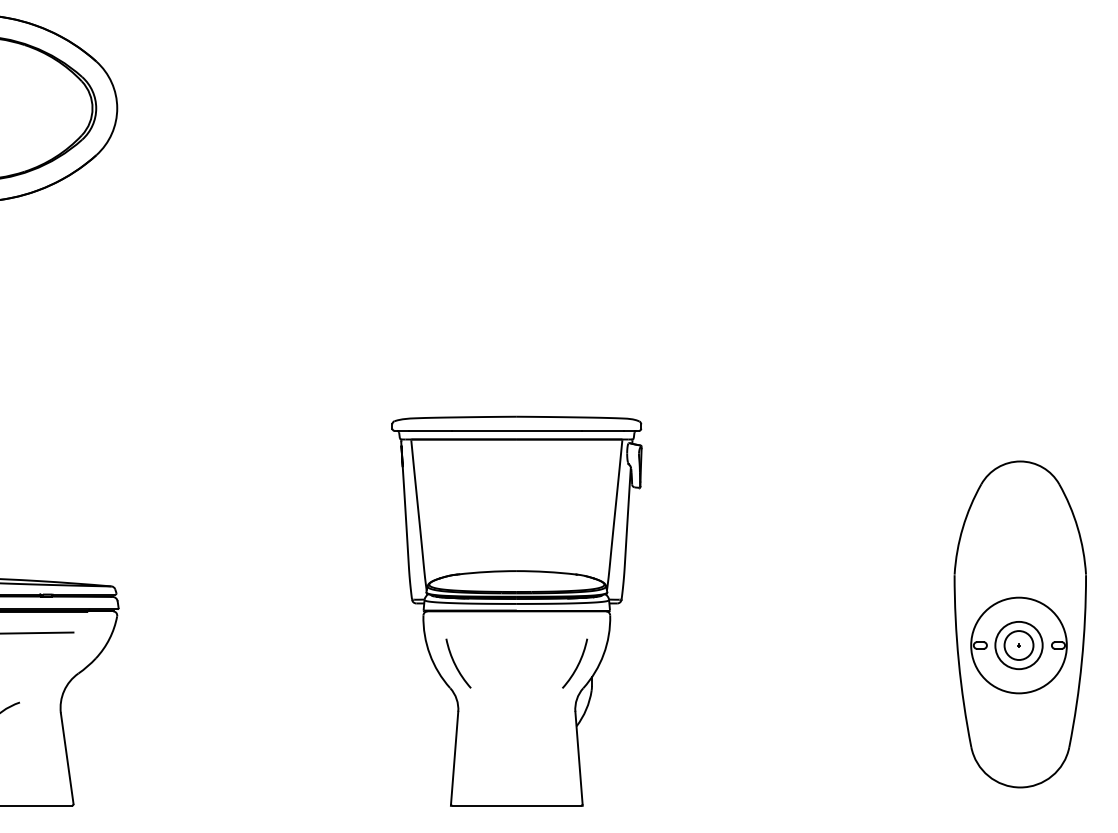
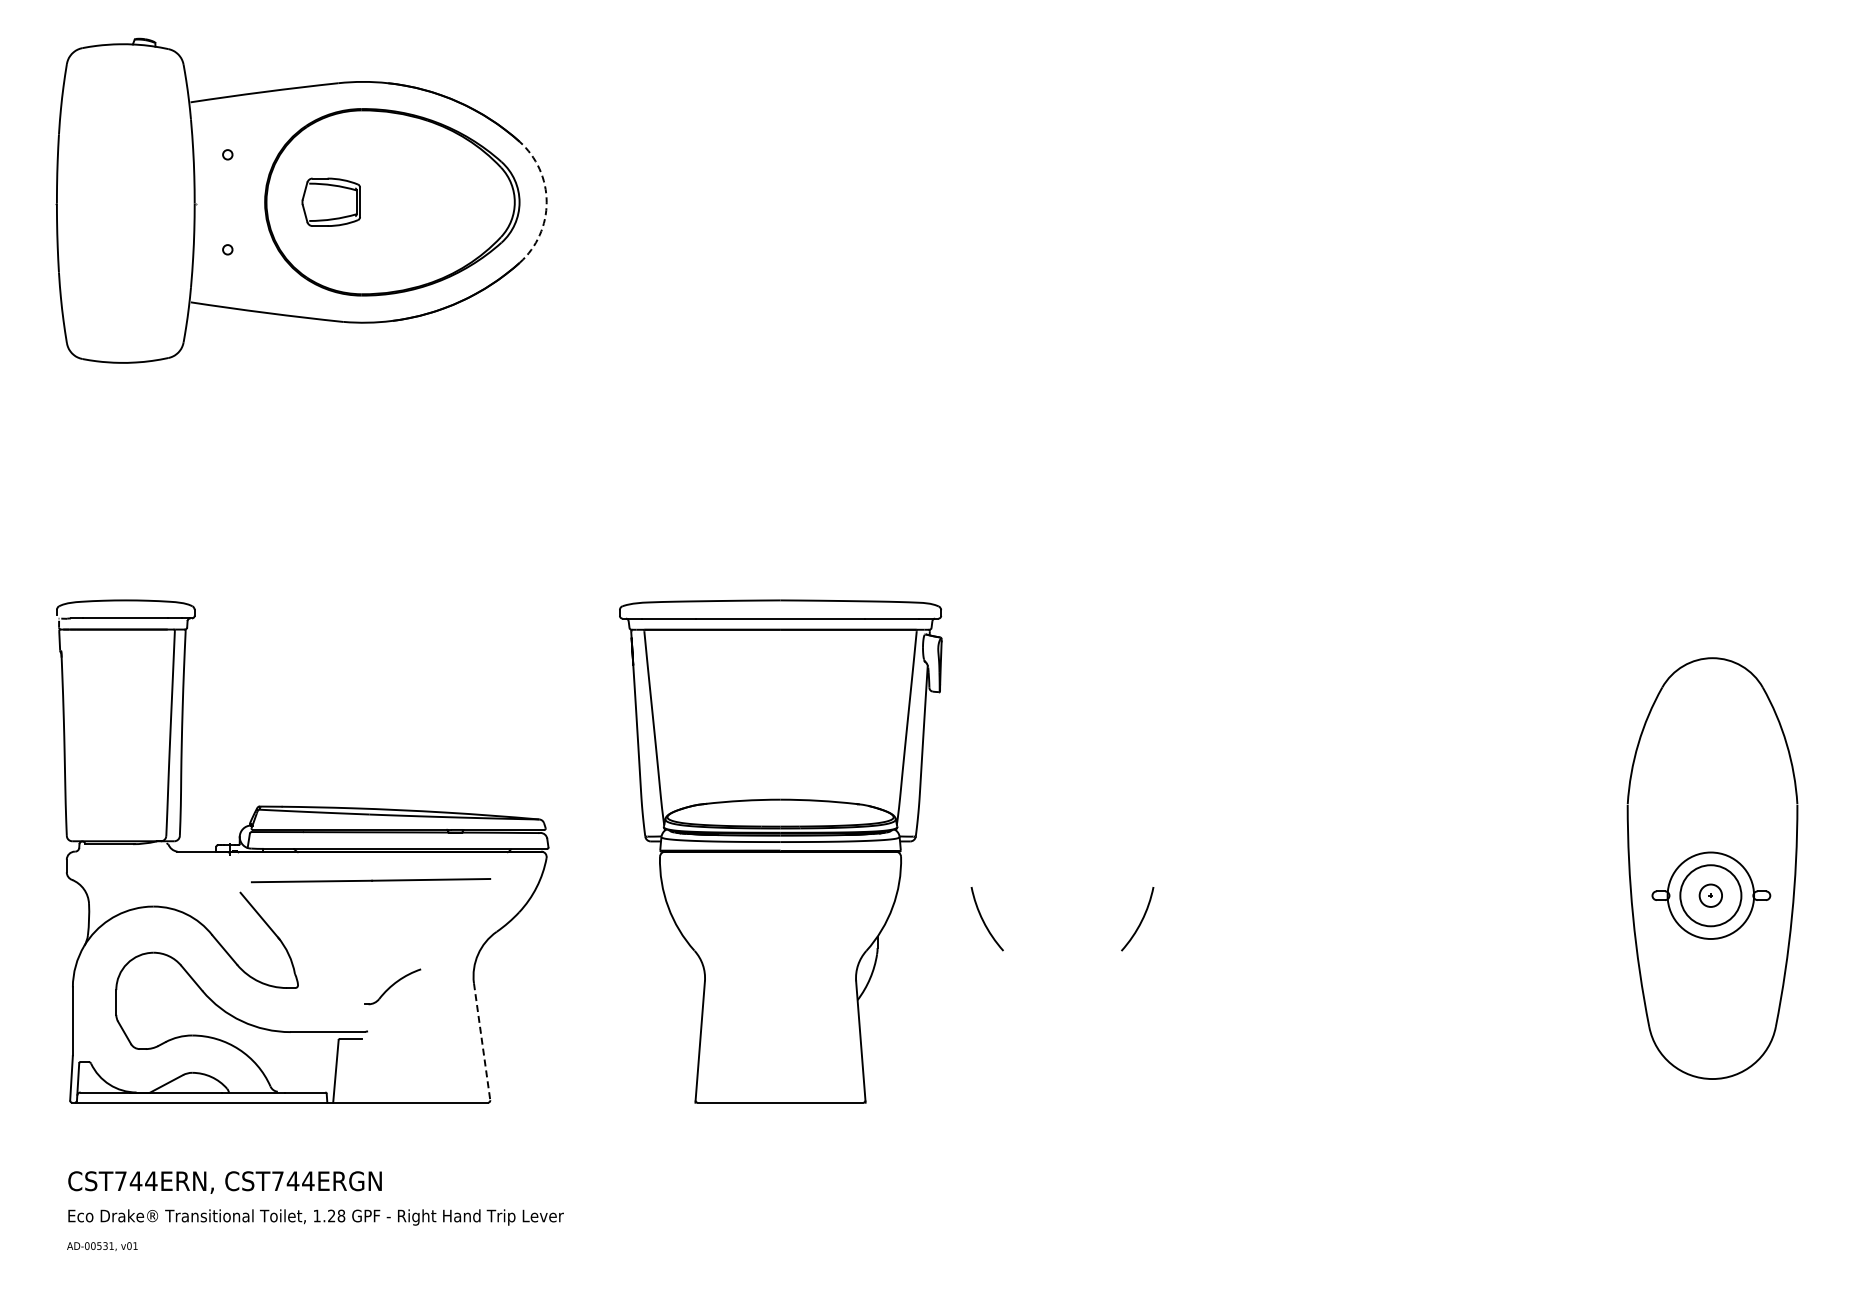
arc: (117, 108) -> (546, 202), solid -> dashed
part: (516, 611) -> (780, 851), moved
circle: (1018, 645) -> (1710, 895), size x0.6
circle: (1018, 645) -> (1710, 895), size x0.7
line: (67, 759) -> (482, 1042), solid -> dashed

